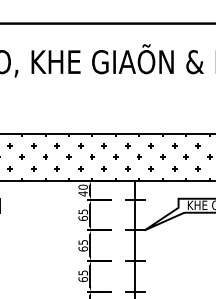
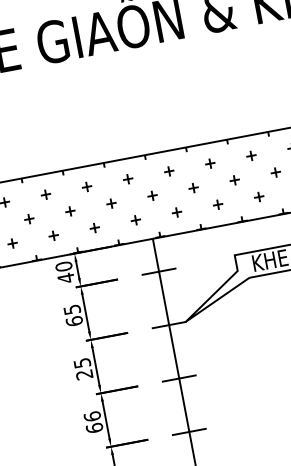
text: (82, 248) -> (83, 374), 65 -> 25
text: (82, 272) -> (91, 416), 65 -> 66

